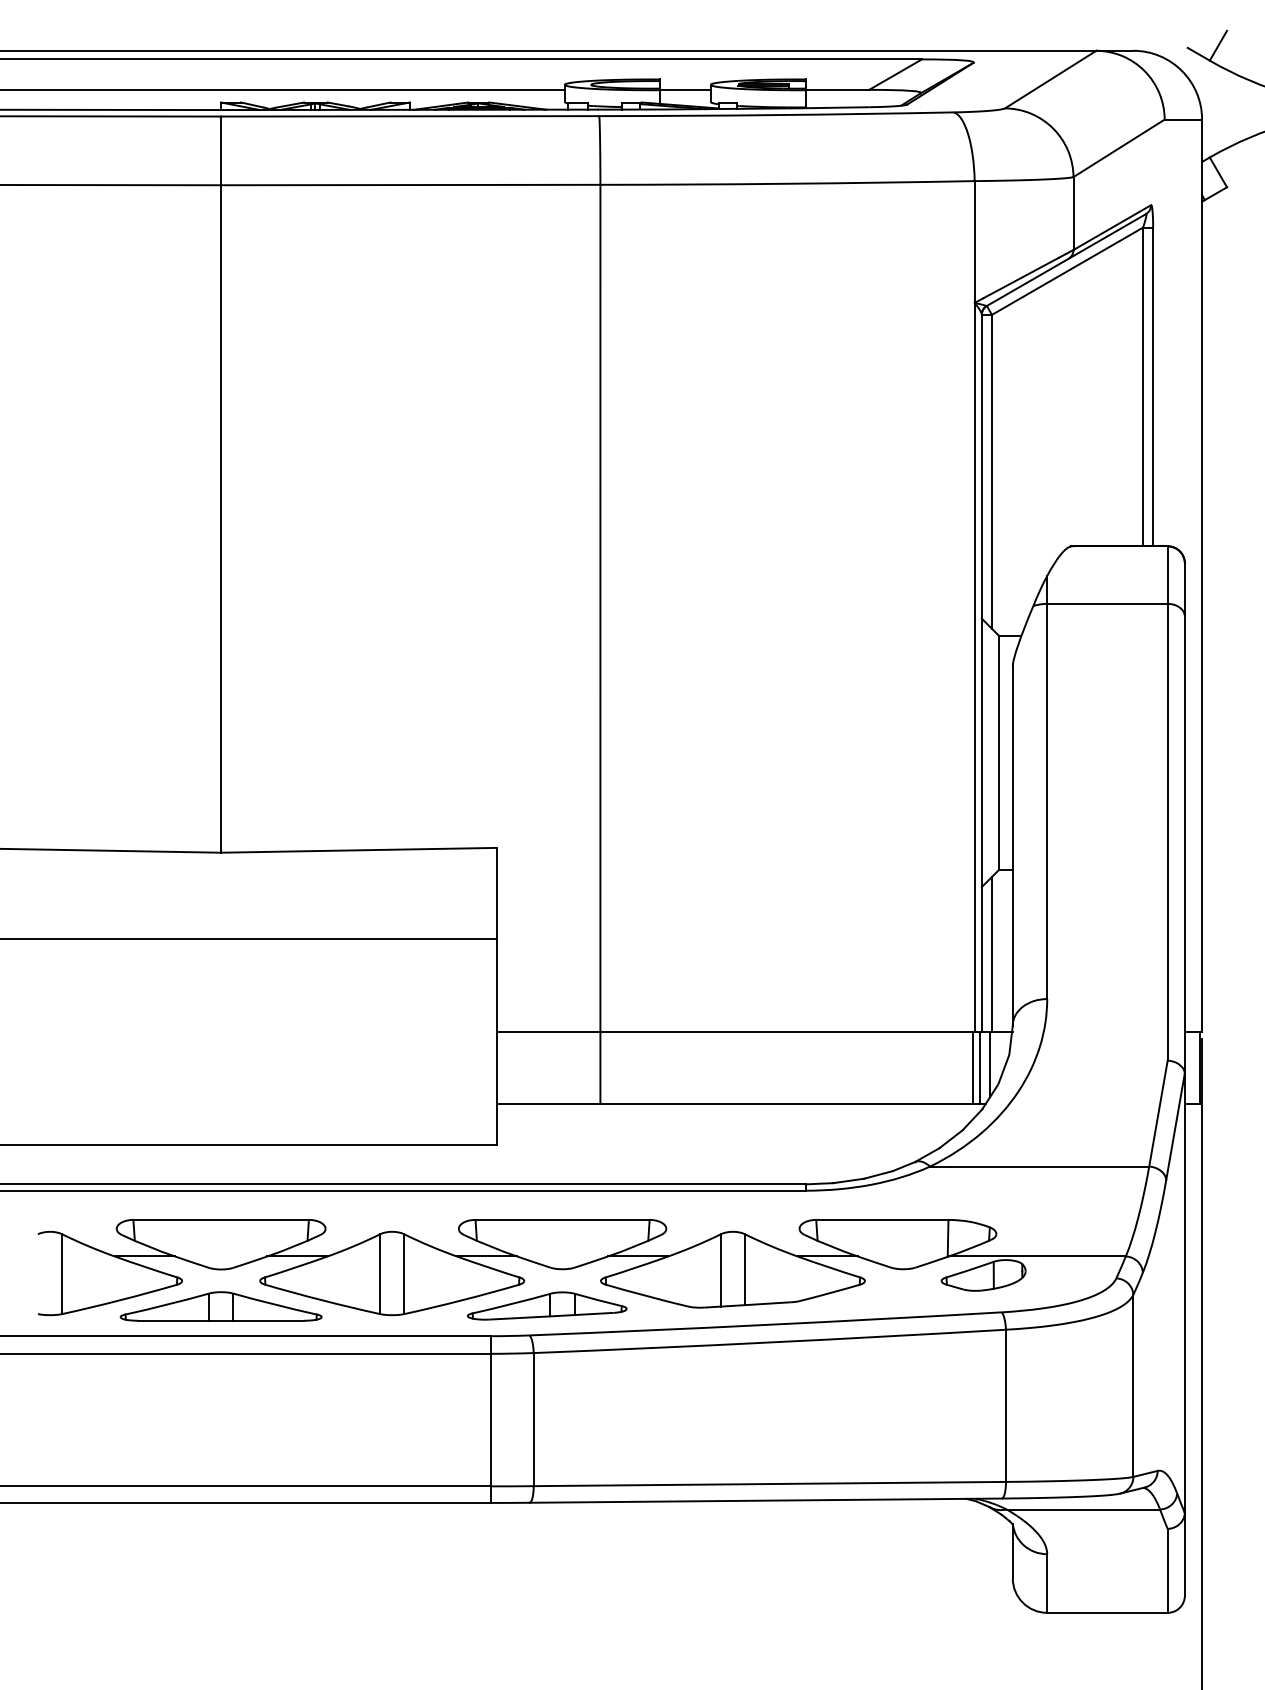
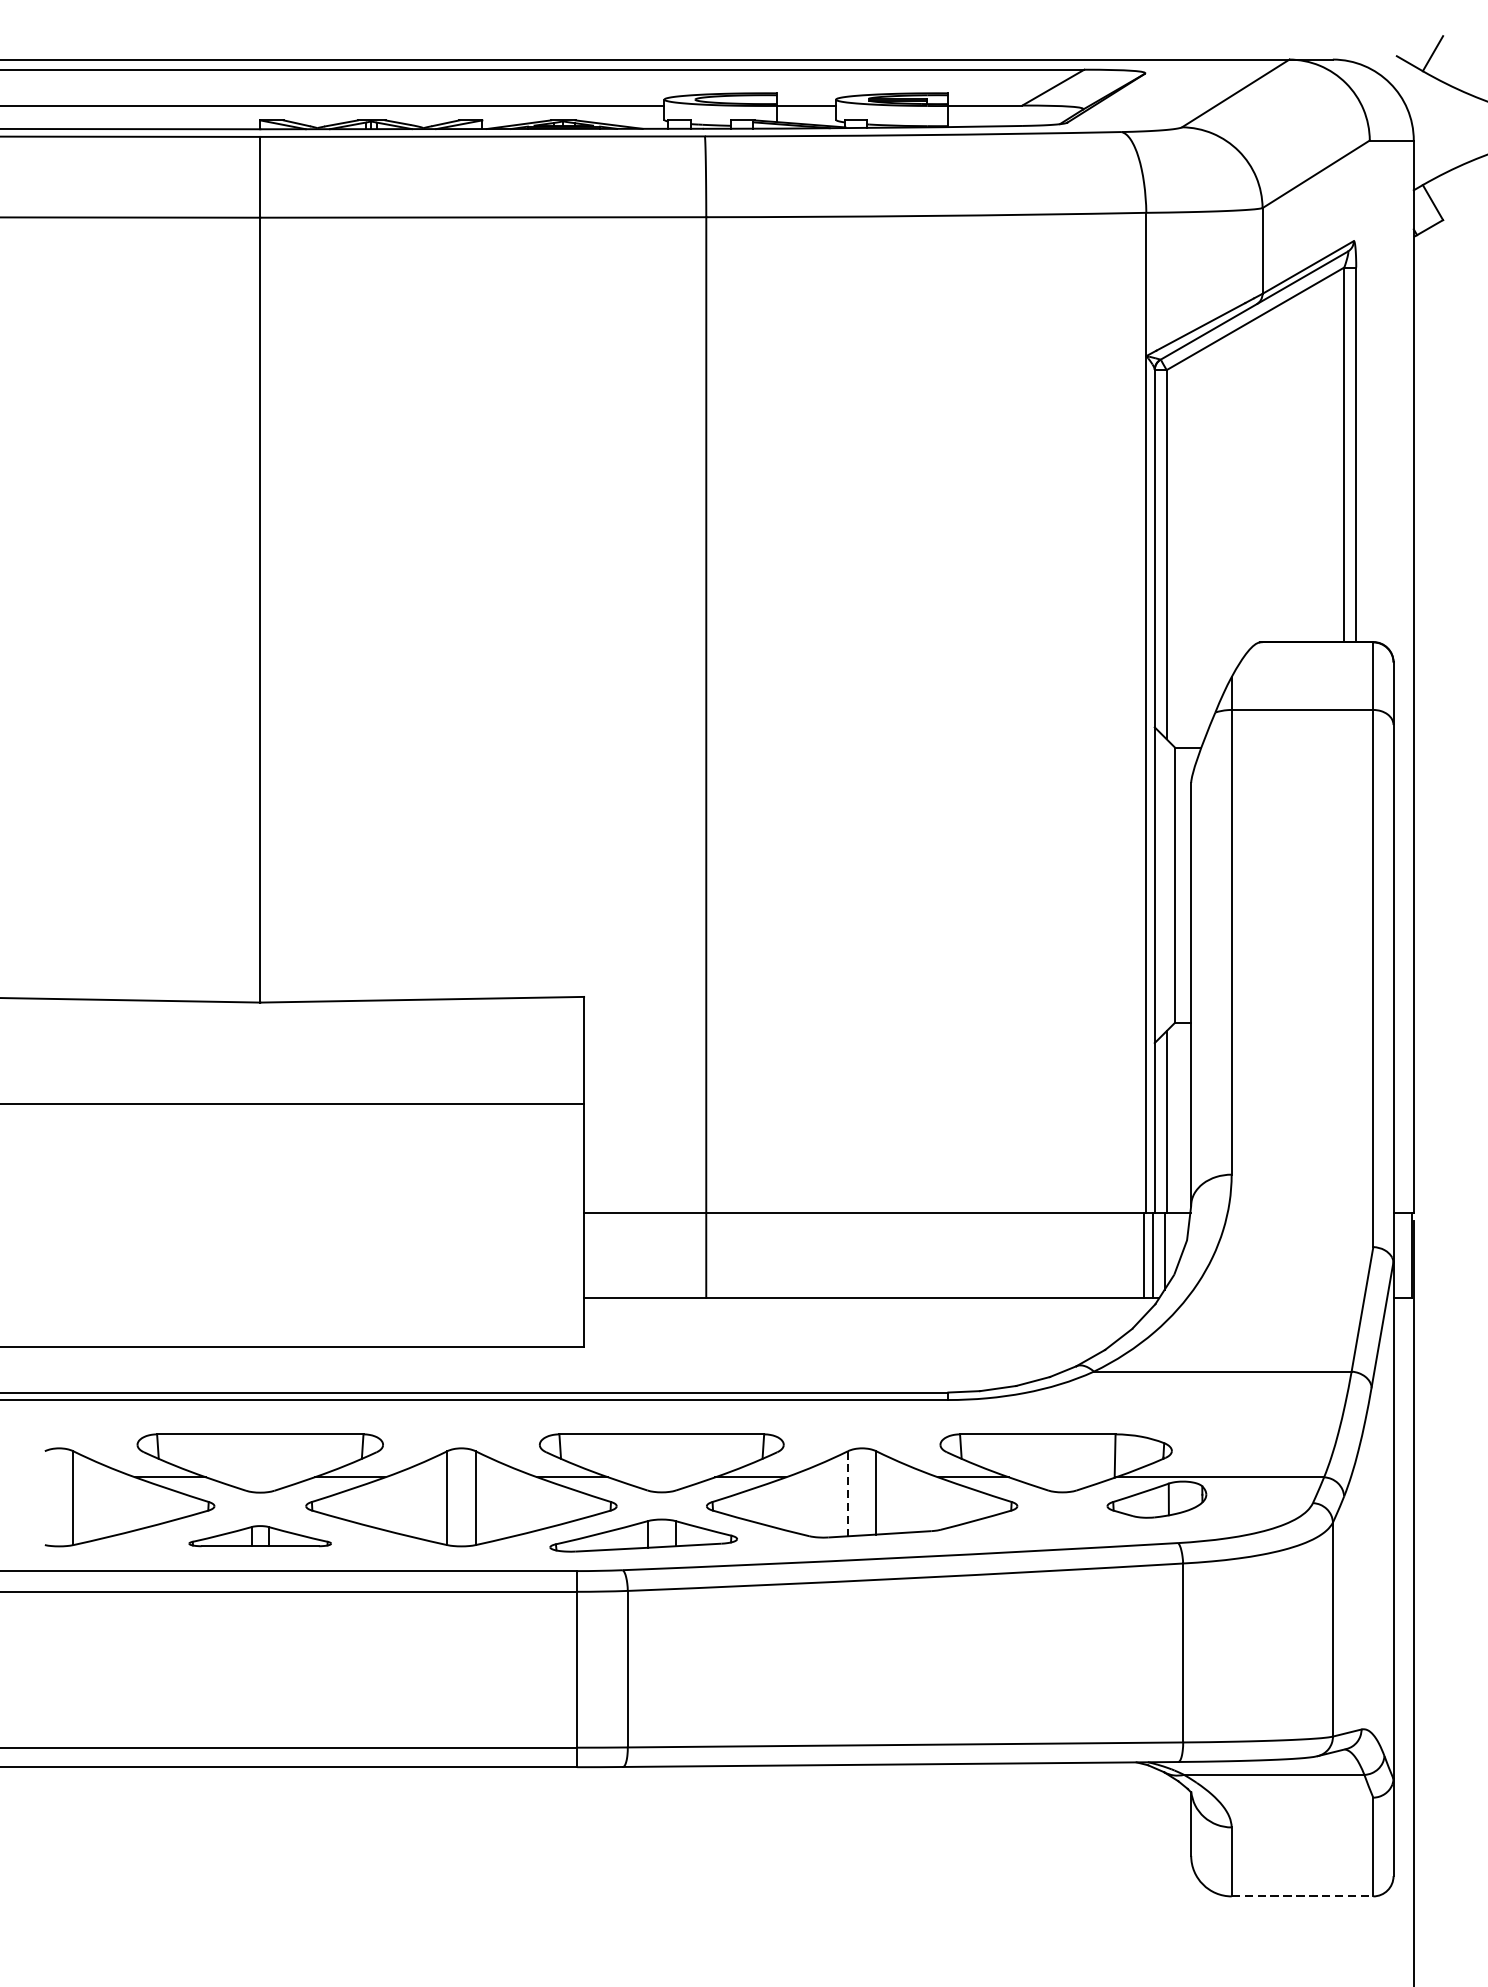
line: (720, 1270) -> (847, 1493), solid -> dashed
part: (220, 1306) -> (259, 1536), size x0.6
line: (1107, 1612) -> (1302, 1896), solid -> dashed

